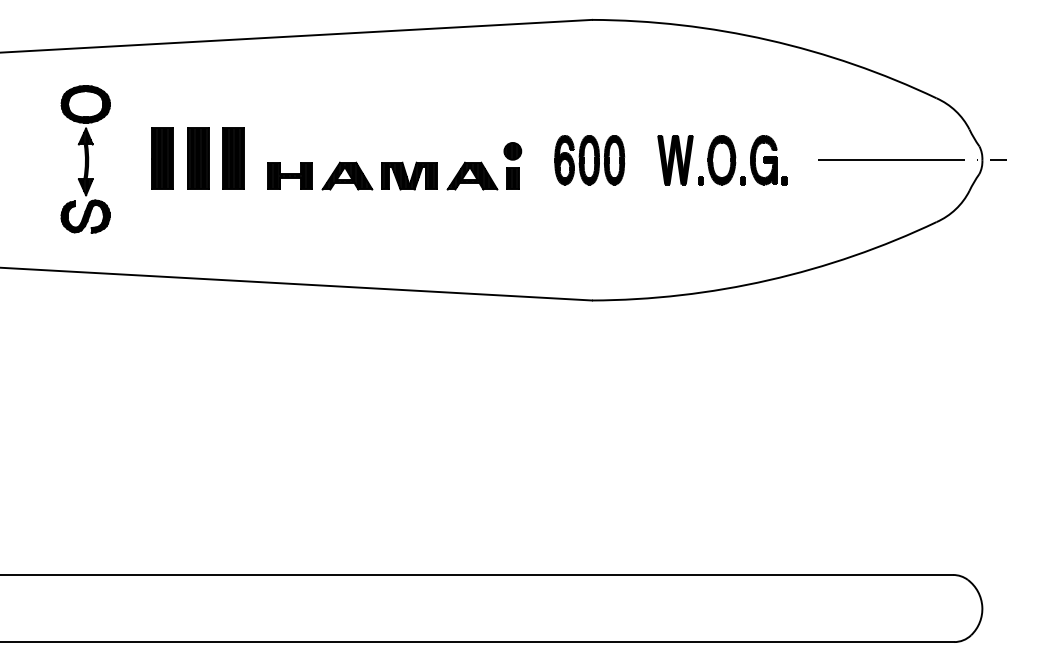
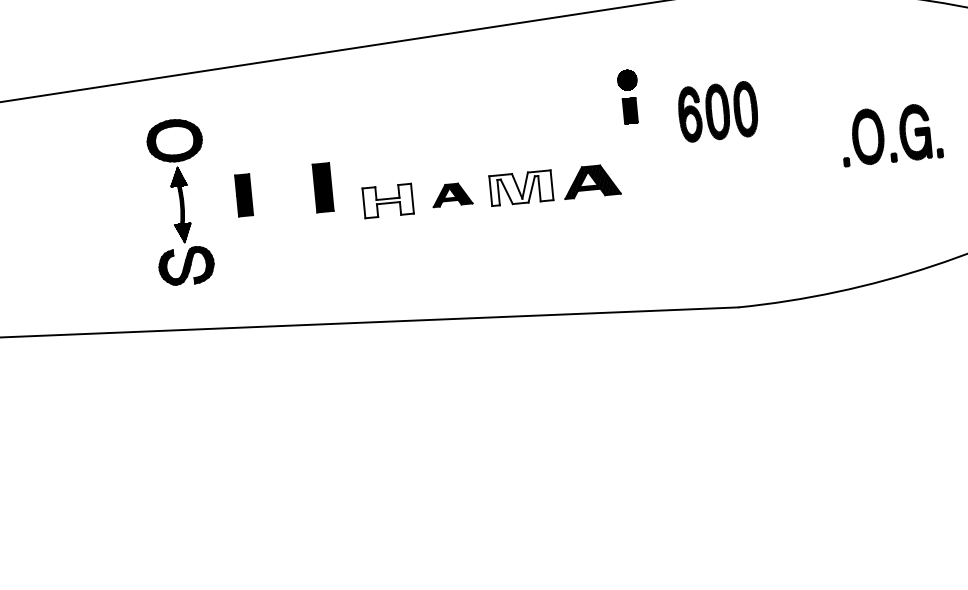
part: (162, 158) -> (243, 195), size x0.6
part: (198, 158) -> (283, 191), removed
part: (233, 158) -> (323, 187), size x0.7
part: (85, 159) -> (180, 202), moved
part: (589, 160) -> (717, 112), moved
part: (675, 160) -> (816, 142), removed
part: (512, 165) -> (628, 96), moved
hatch: (289, 175) -> (387, 200), removed
part: (347, 175) -> (452, 194), size x0.7
hatch: (408, 175) -> (520, 187), removed

